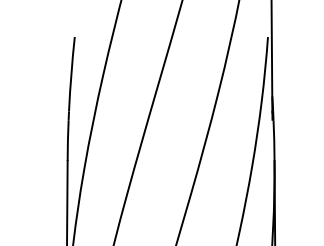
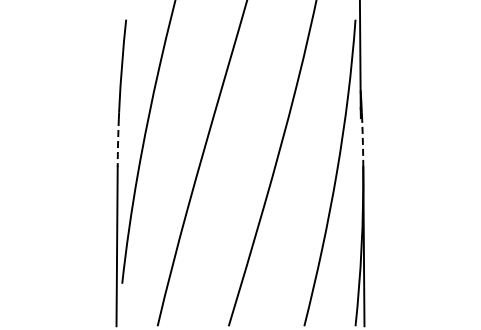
arc: (68, 140) -> (118, 142), solid -> dashed
arc: (273, 140) -> (362, 142), solid -> dashed

